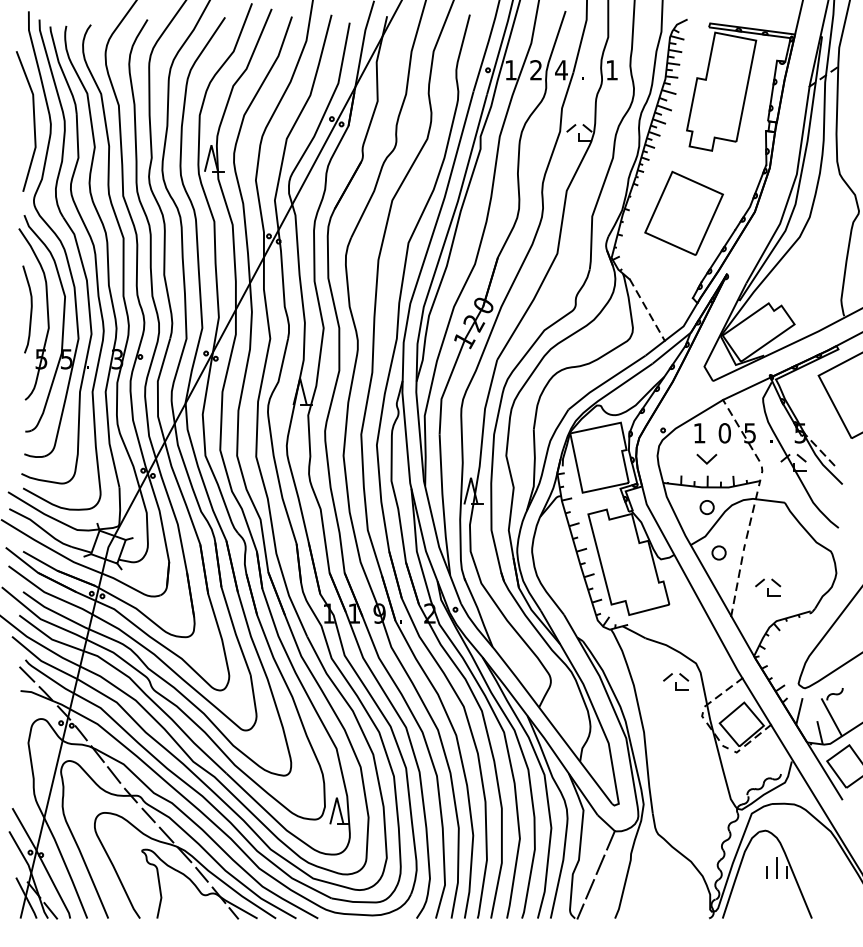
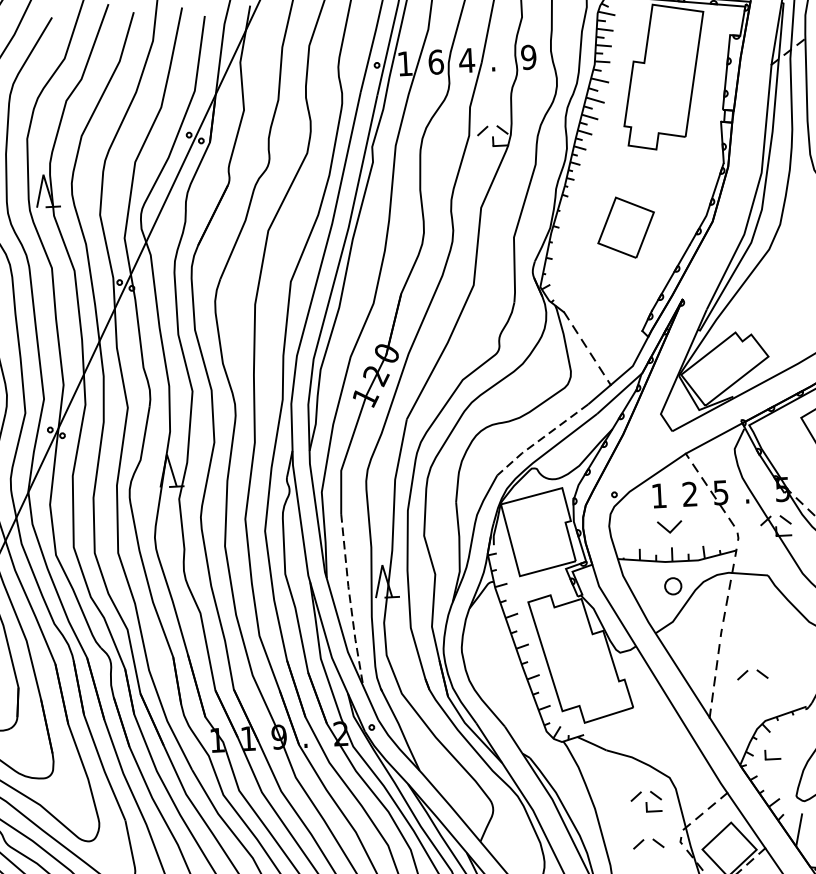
text: (536, 70) -> (436, 62), 2 -> 6
text: (611, 70) -> (528, 57), 1 -> 9
part: (683, 212) -> (625, 226), size x0.6
line: (605, 382) -> (540, 439), solid -> dashed
text: (724, 433) -> (689, 494), 0 -> 2
line: (443, 505) -> (350, 600), solid -> dashed
circle: (718, 552) -> (690, 640), removed
part: (773, 592) -> (772, 755), moved
part: (676, 716) -> (649, 843), added

